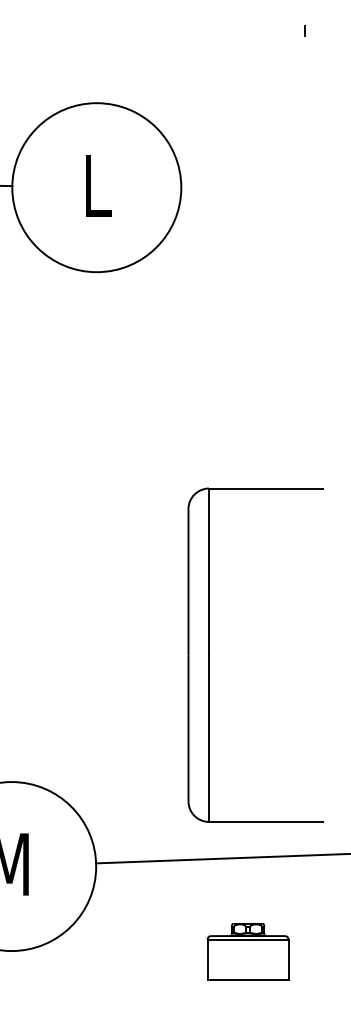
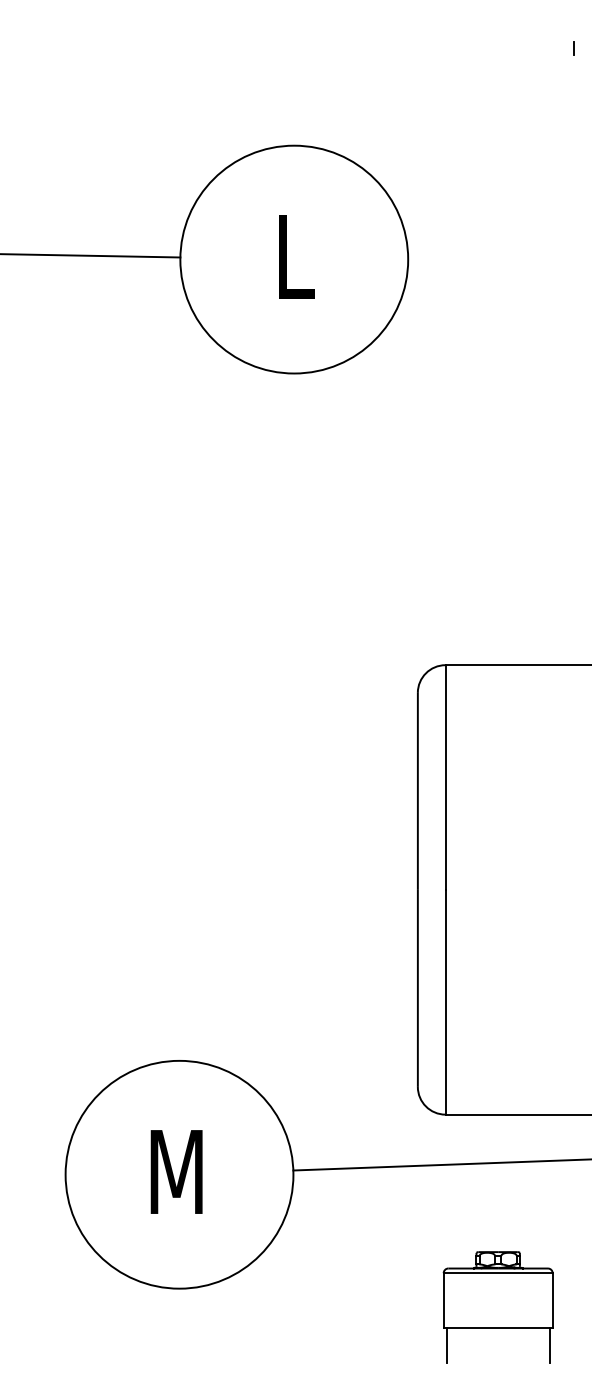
line: (209, 993) -> (446, 1345), added
line: (286, 993) -> (549, 1345), added

